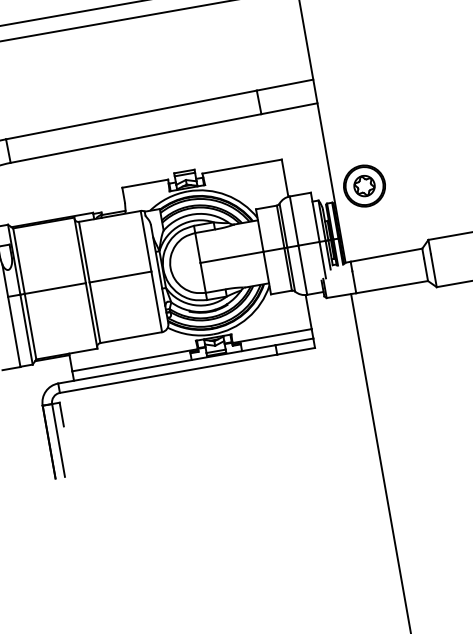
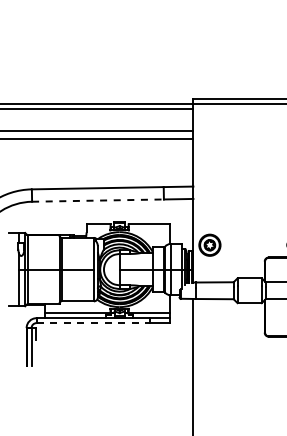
line: (136, 138) -> (98, 200), solid -> dashed
line: (168, 374) -> (93, 323), solid -> dashed

